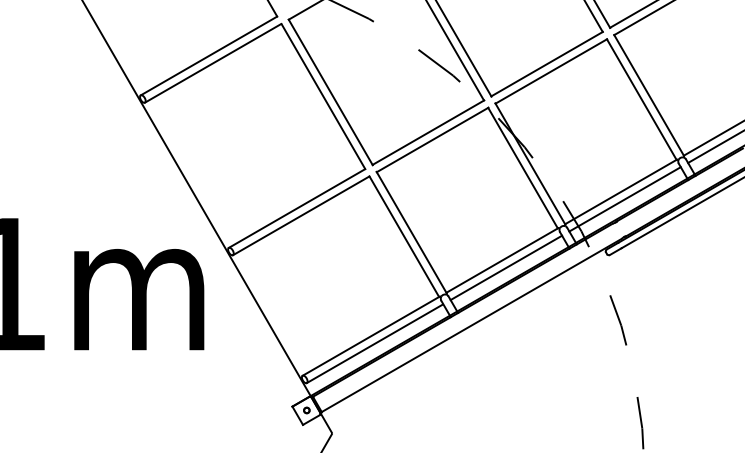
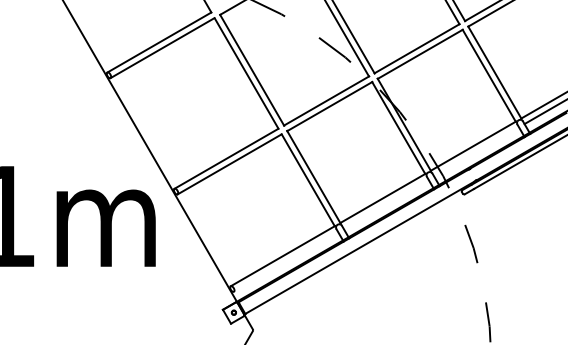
line: (625, 198) -> (476, 151), removed
line: (505, 267) -> (385, 203), removed
line: (374, 343) -> (285, 261), removed

